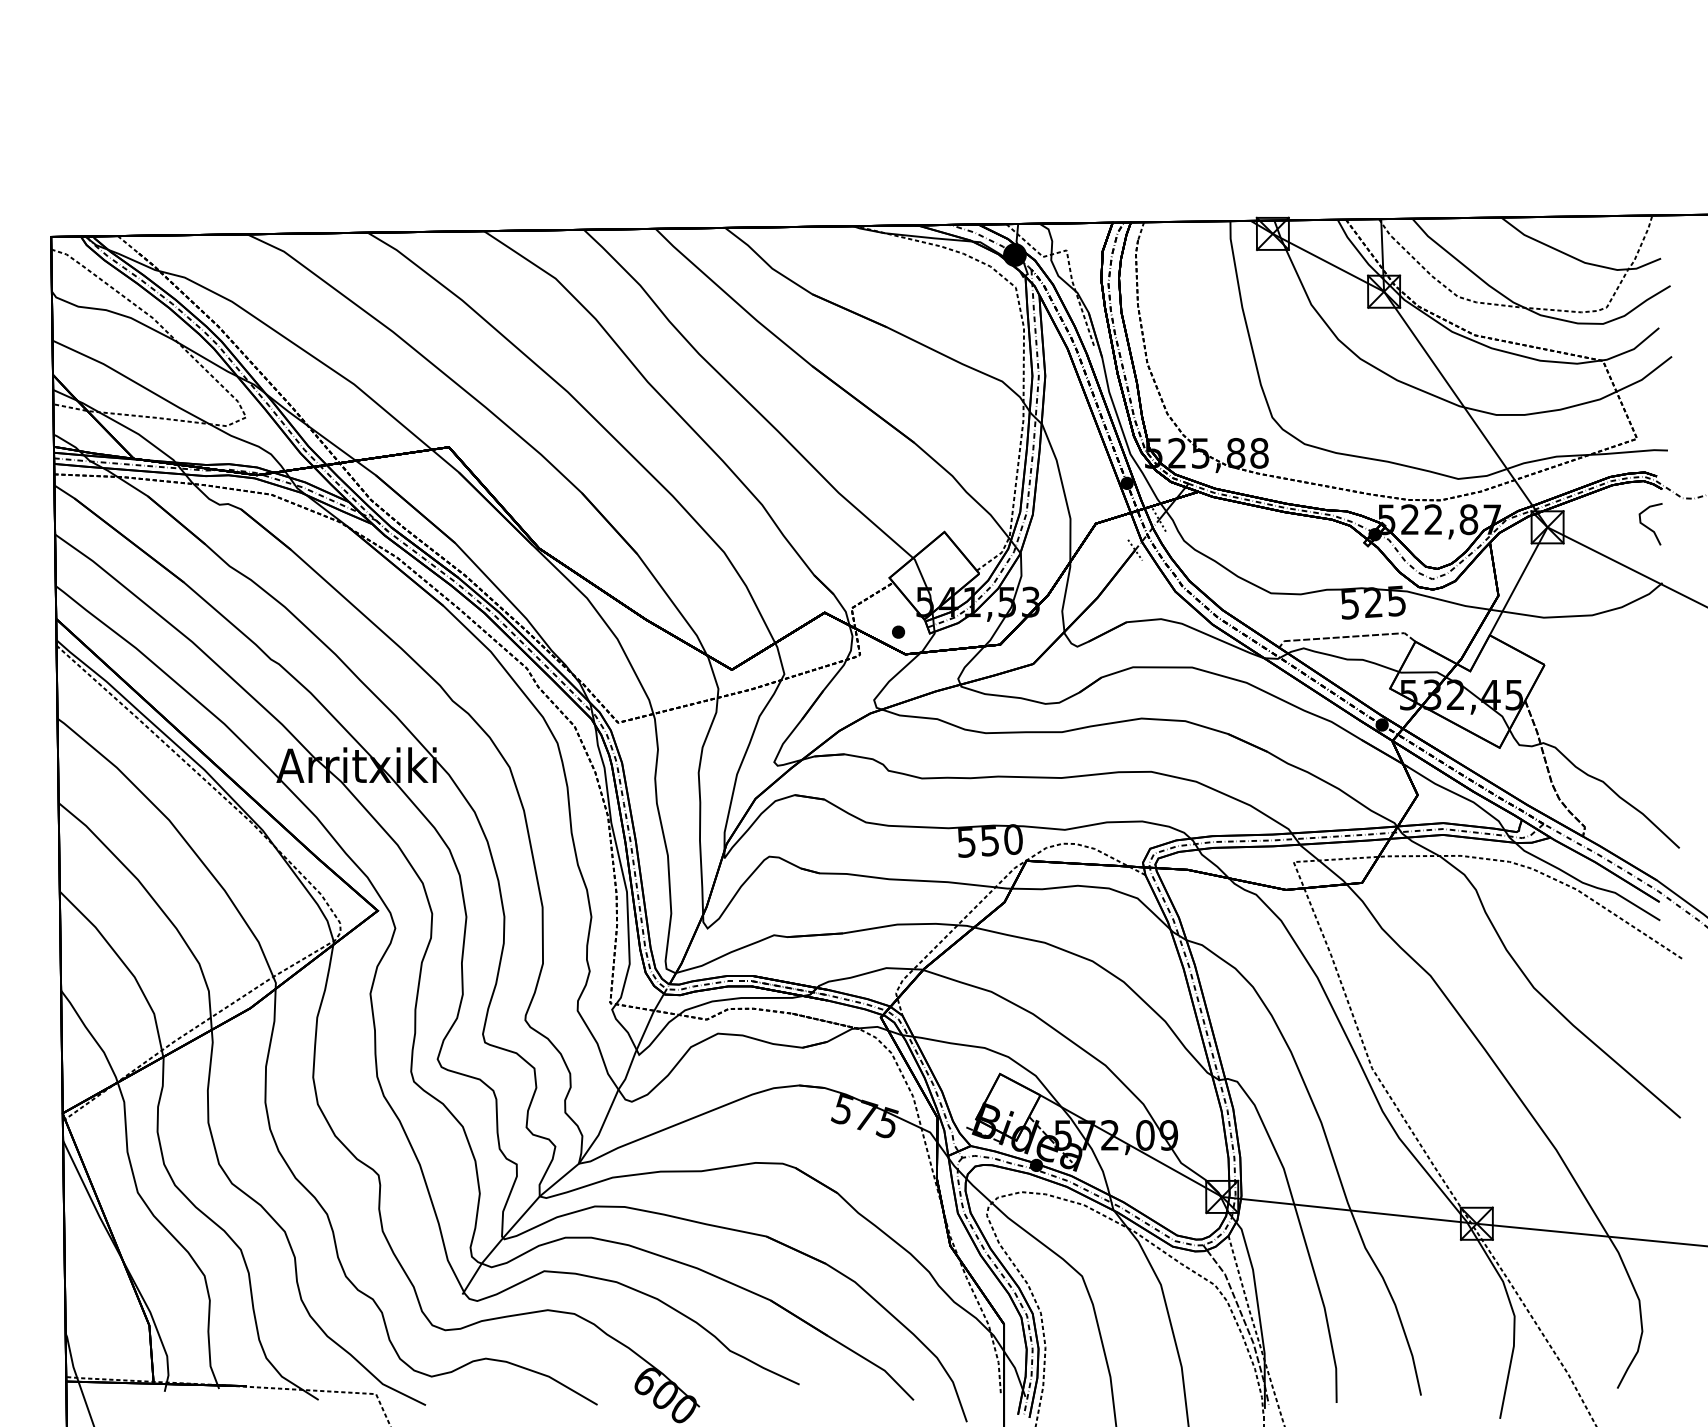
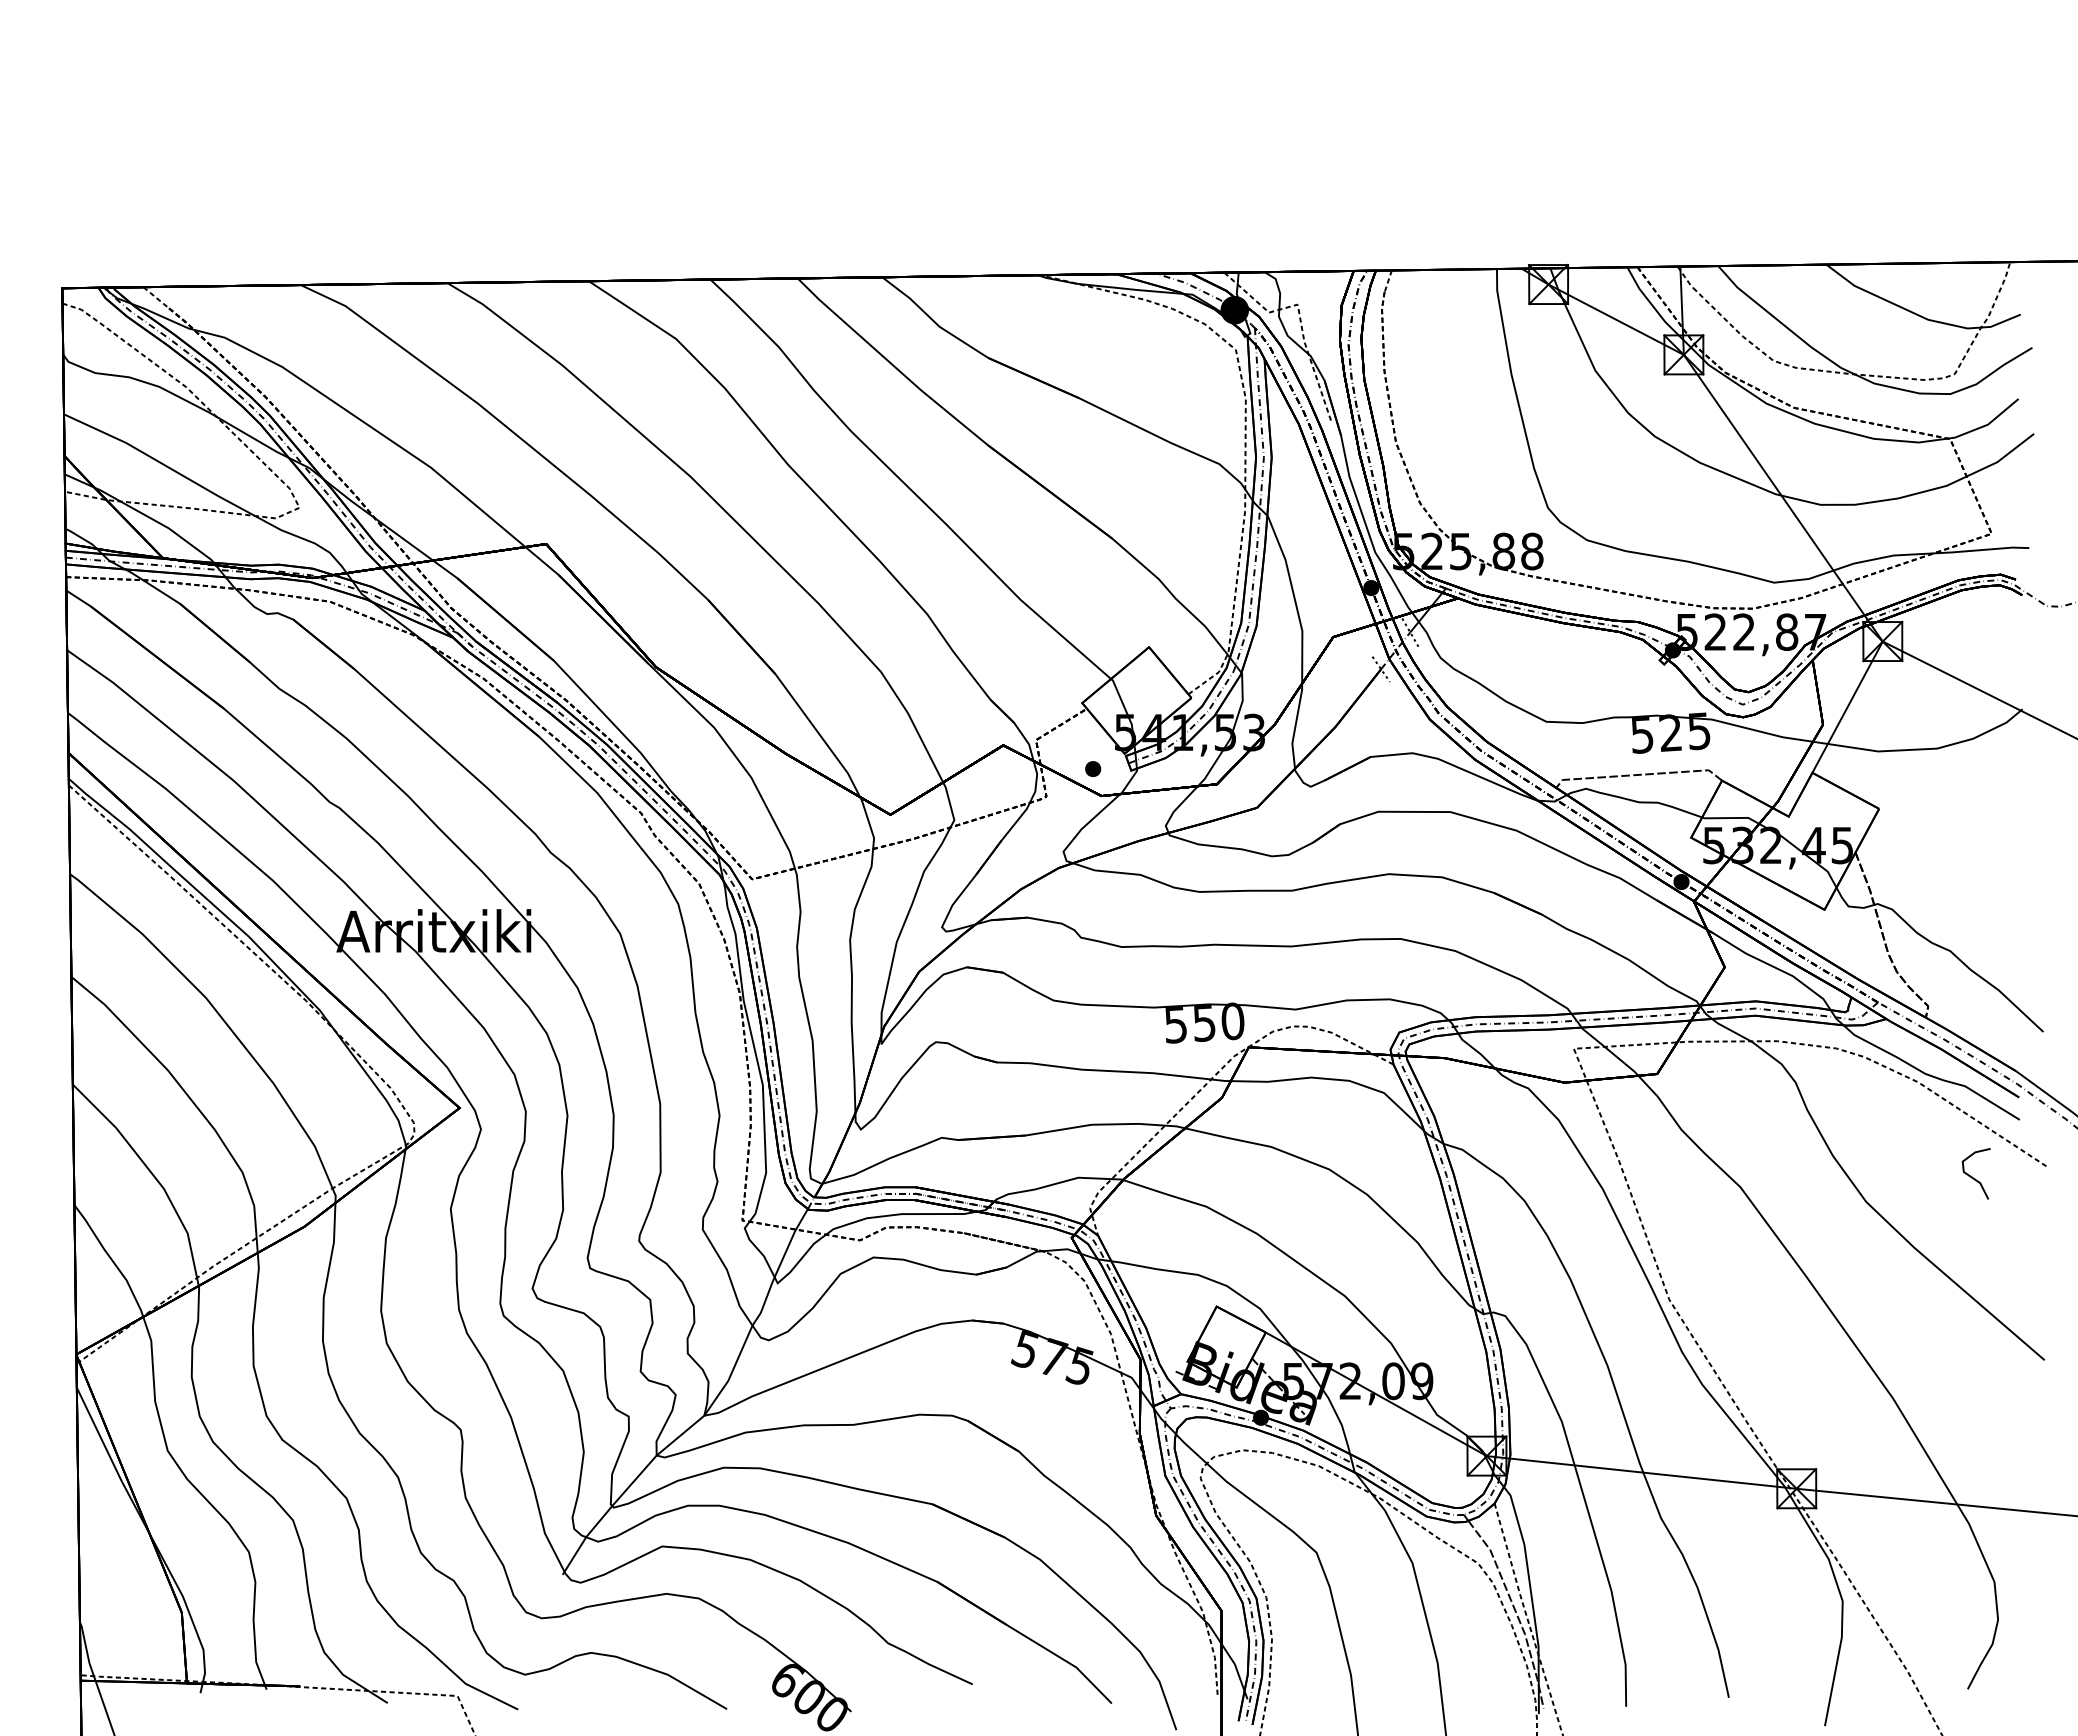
curve: (1647, 526) -> (1972, 1176), moved

